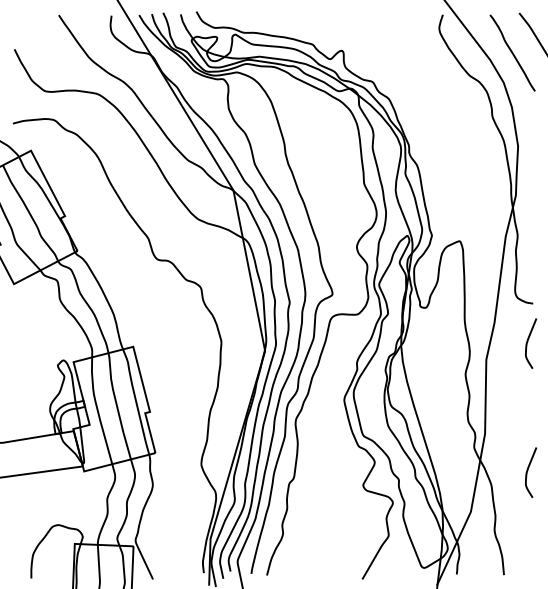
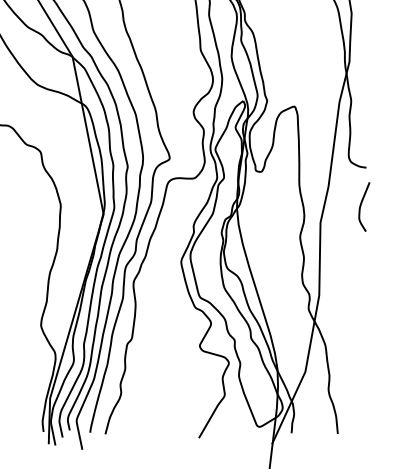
curve: (528, 470) -> (361, 331), removed

